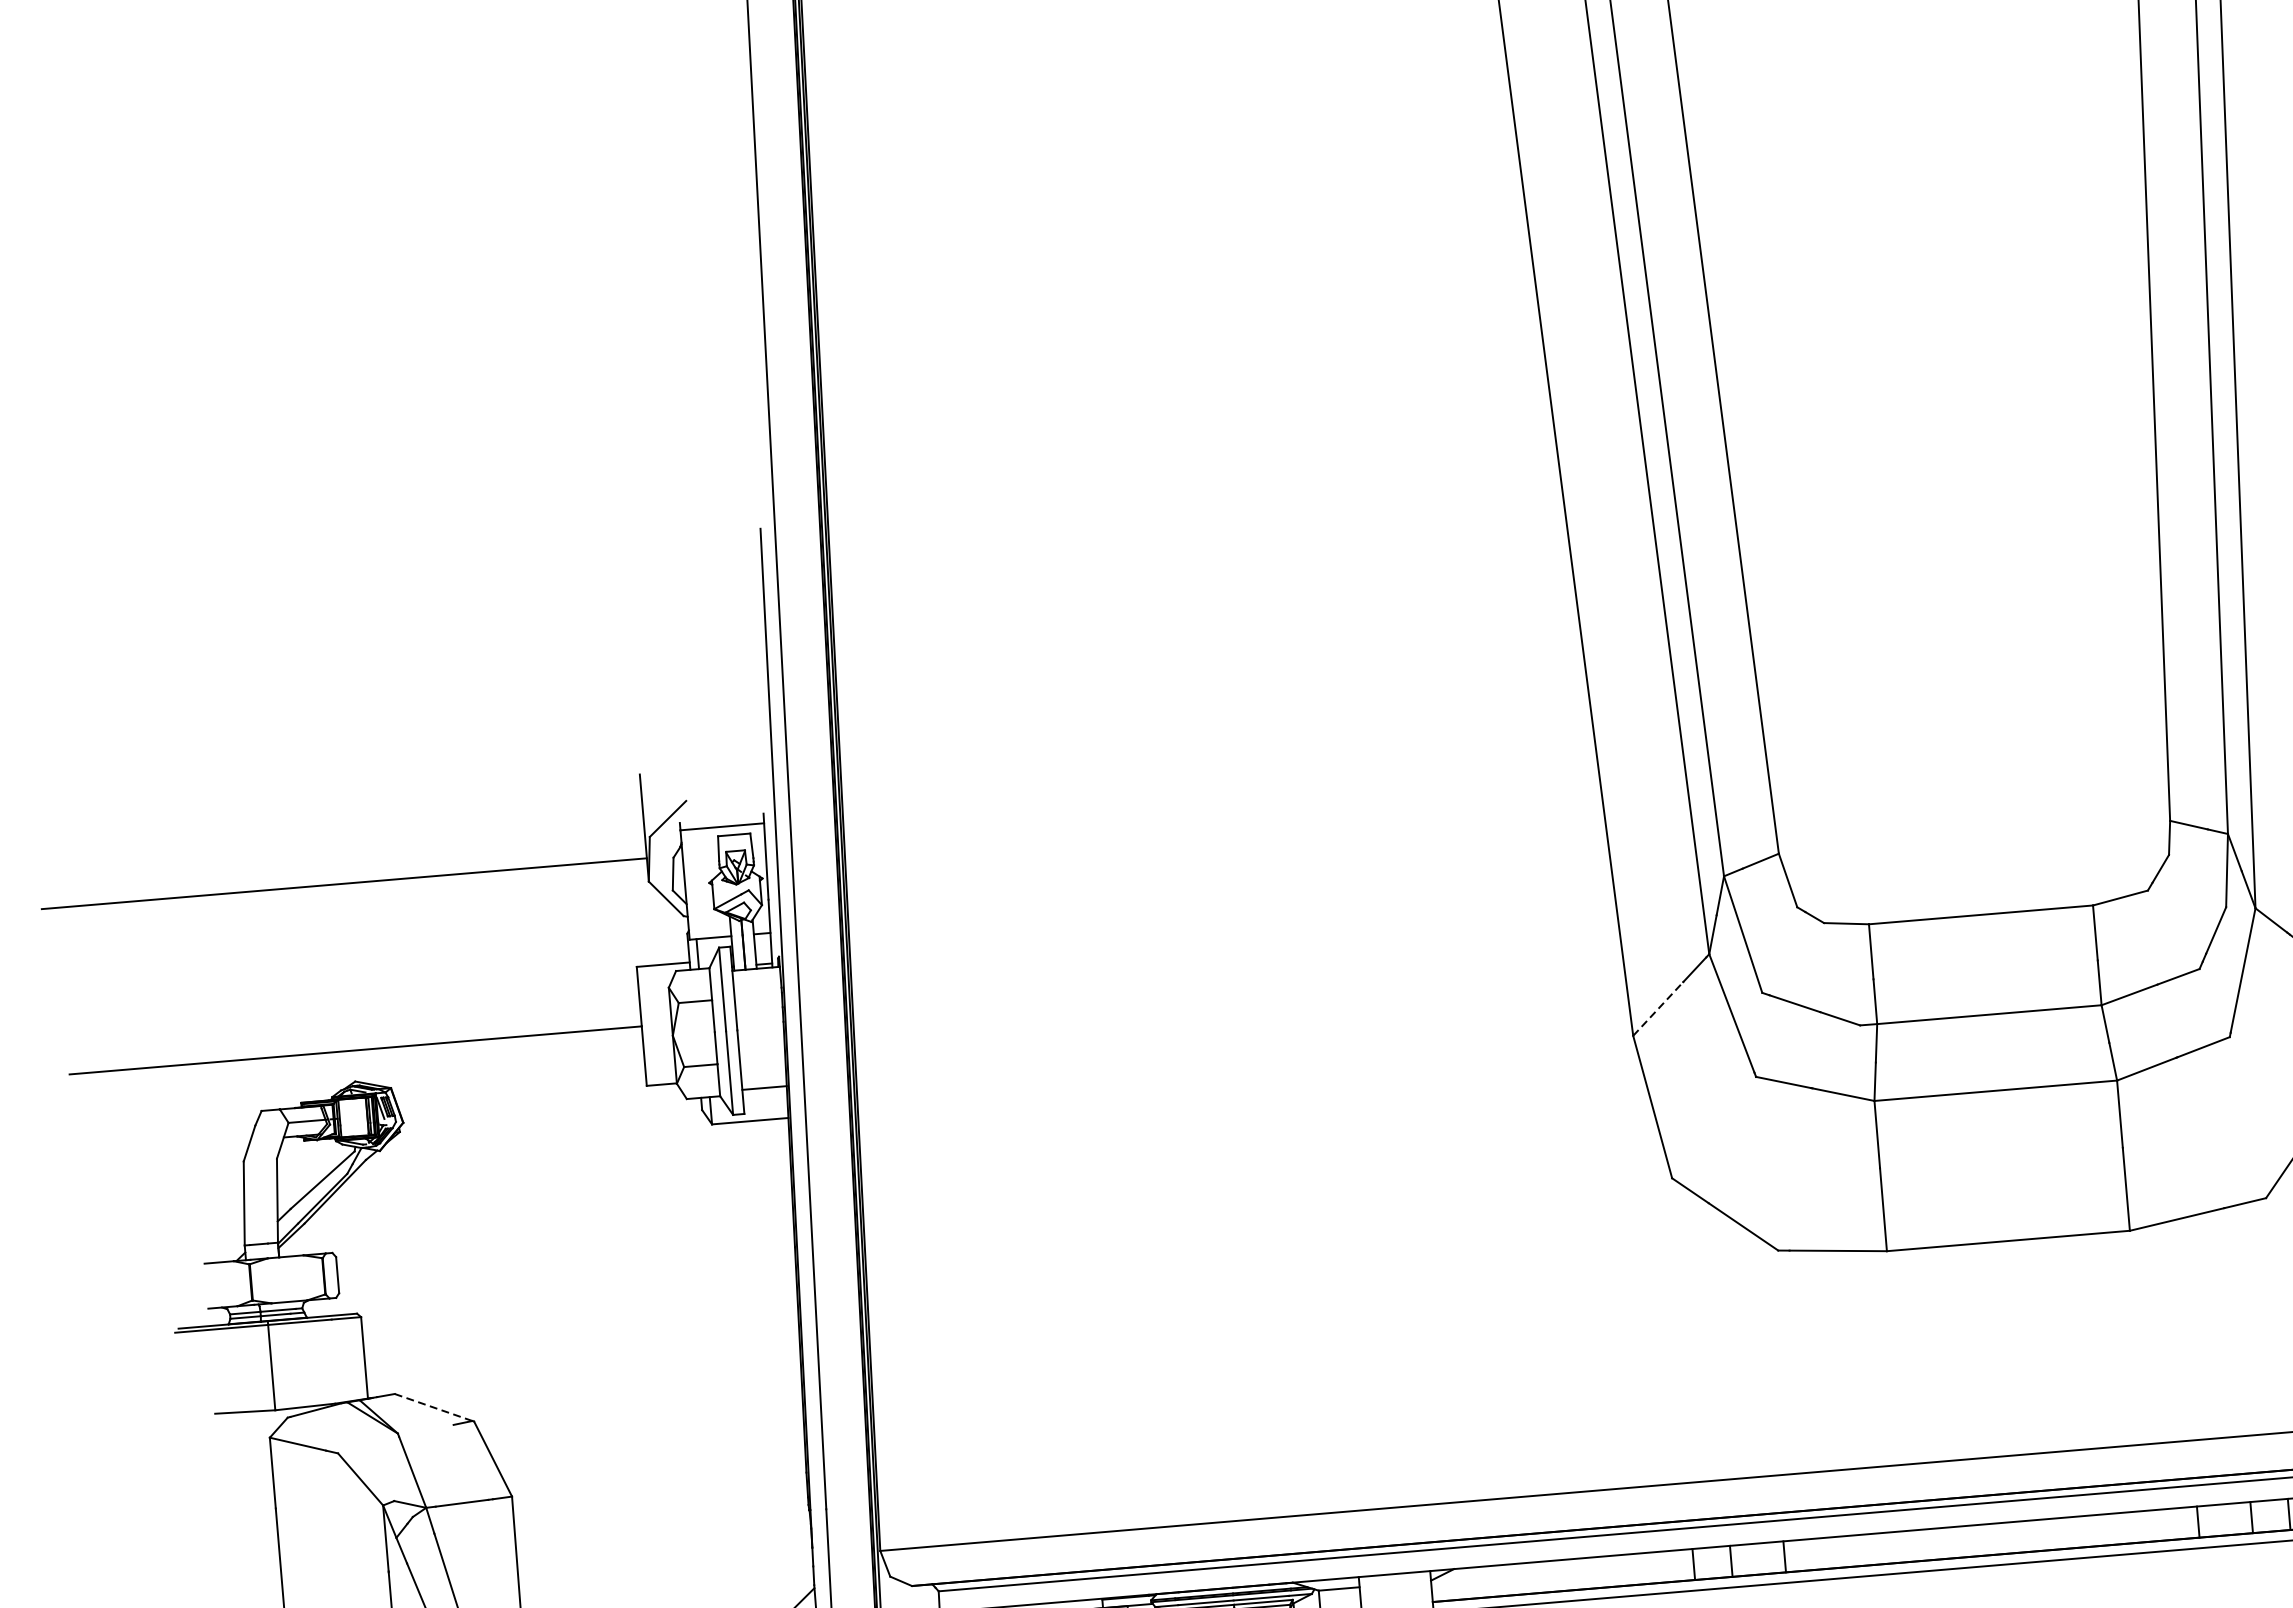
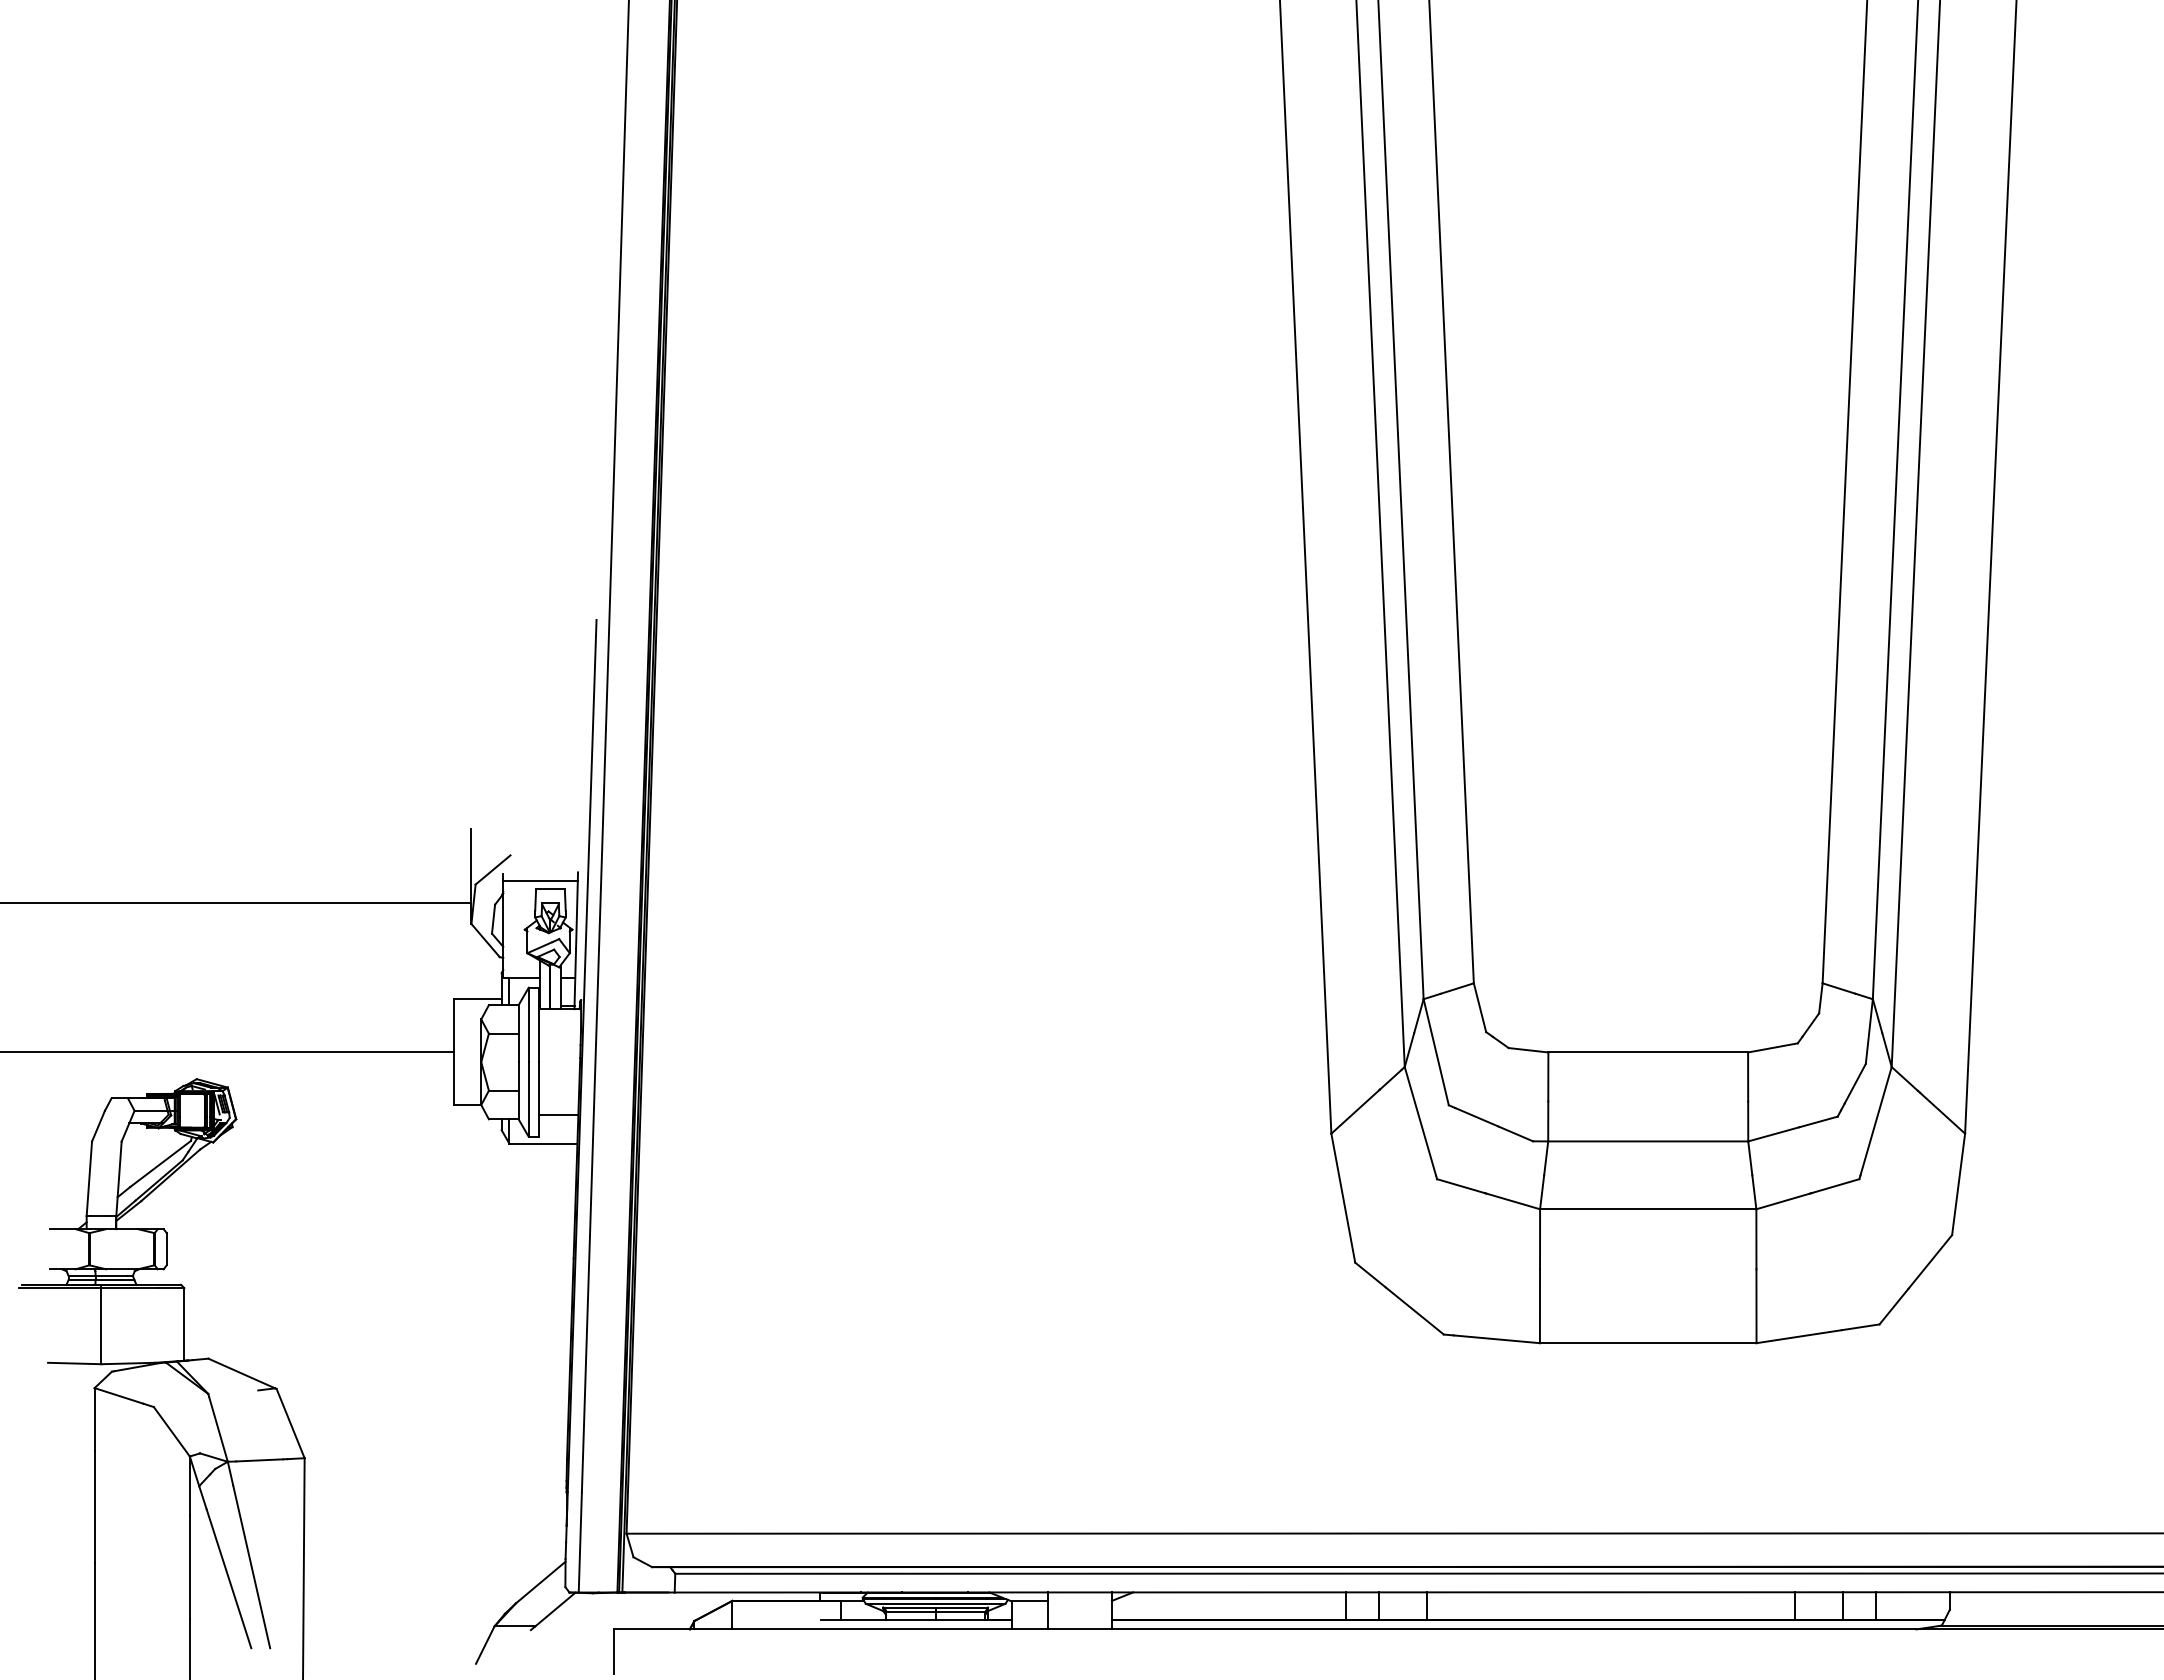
line: (1658, 1008) -> (1355, 1111), dashed -> solid
line: (433, 1407) -> (241, 1373), dashed -> solid

